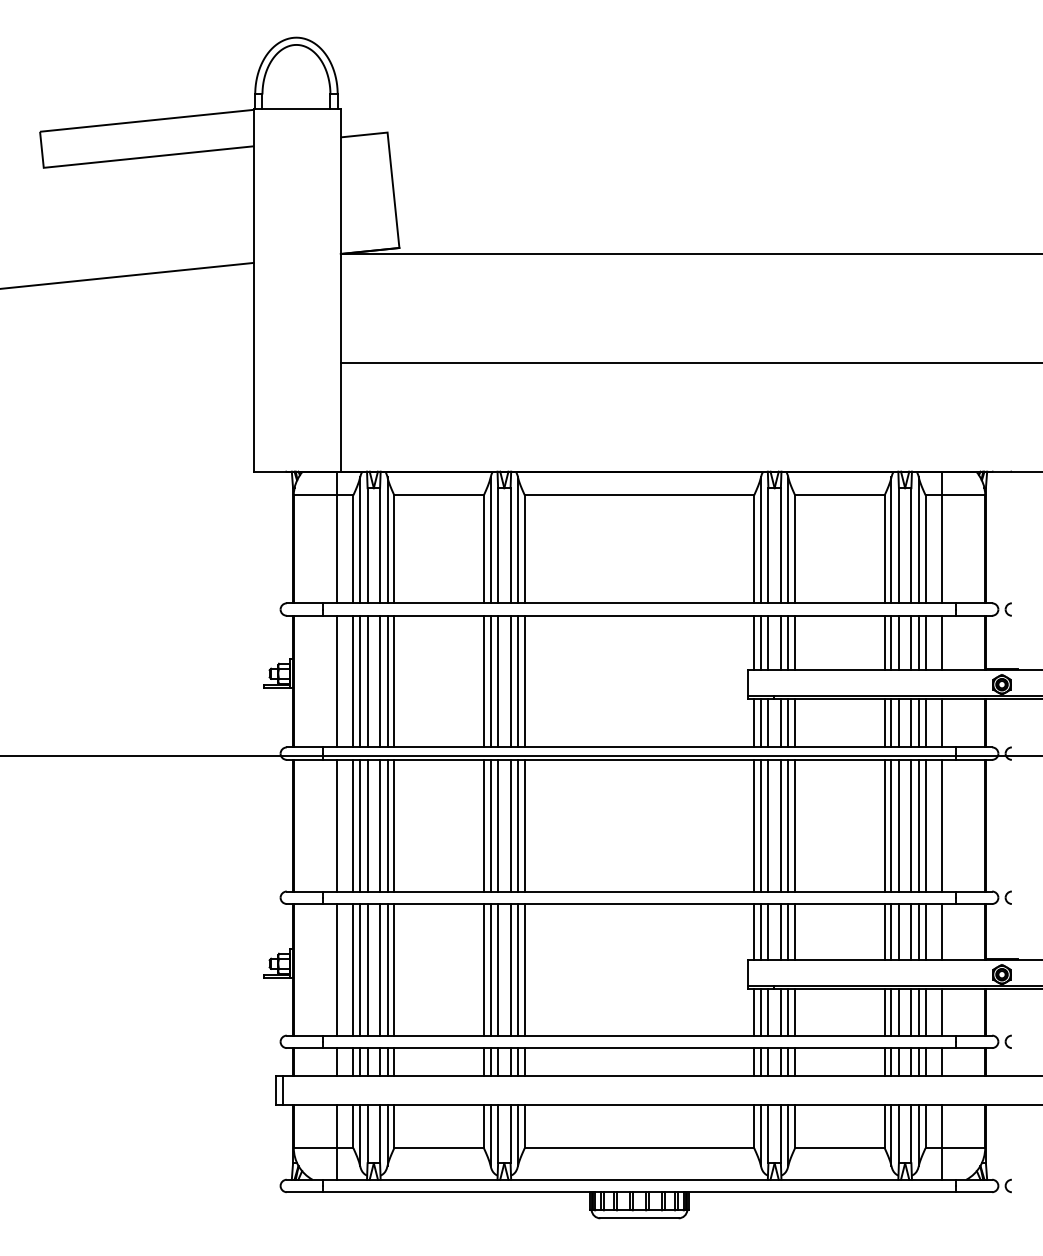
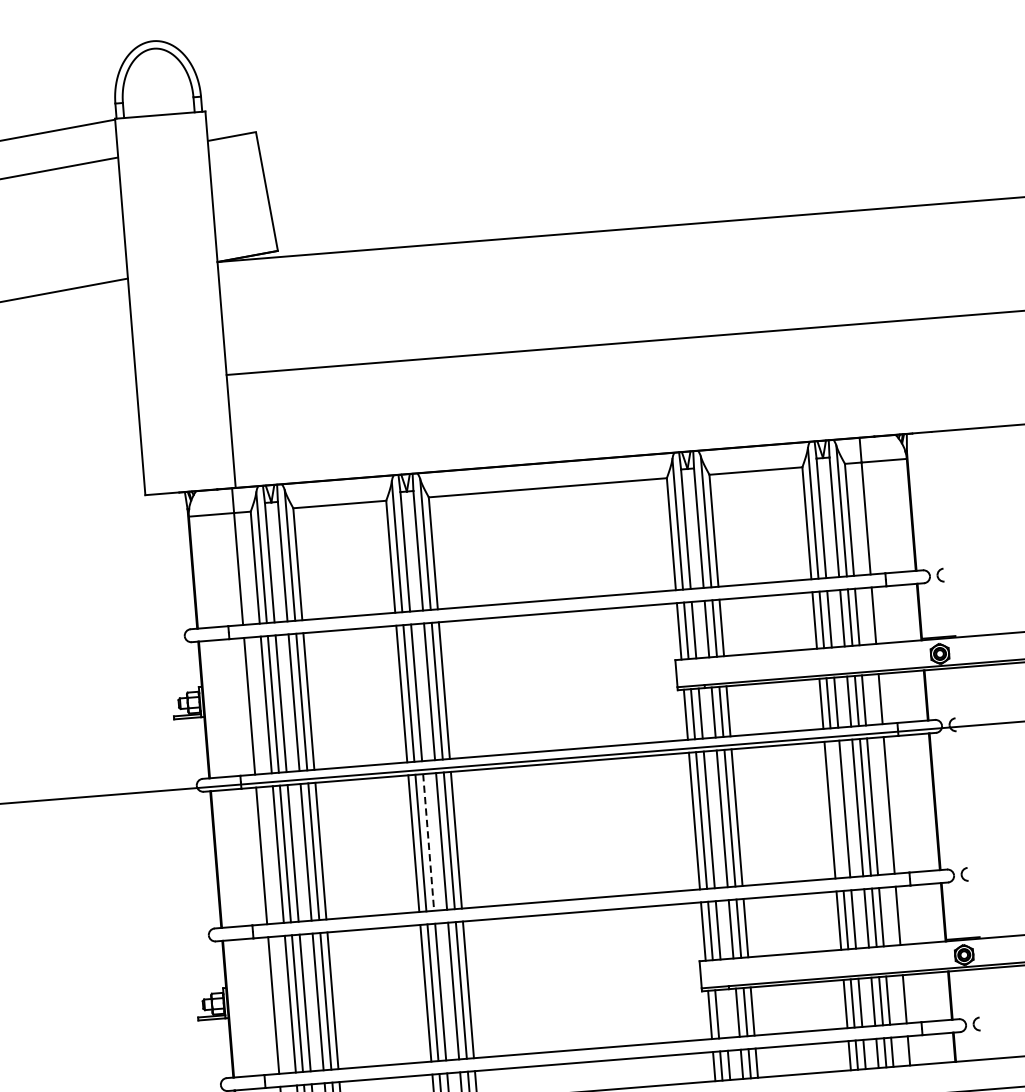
line: (498, 825) -> (429, 842), solid -> dashed
line: (891, 825) -> (837, 809), removed
line: (768, 1012) -> (724, 1013), removed

